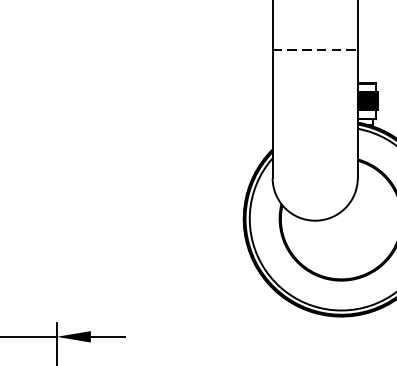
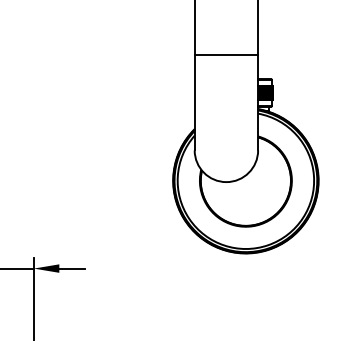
line: (315, 50) -> (226, 55), dashed -> solid

